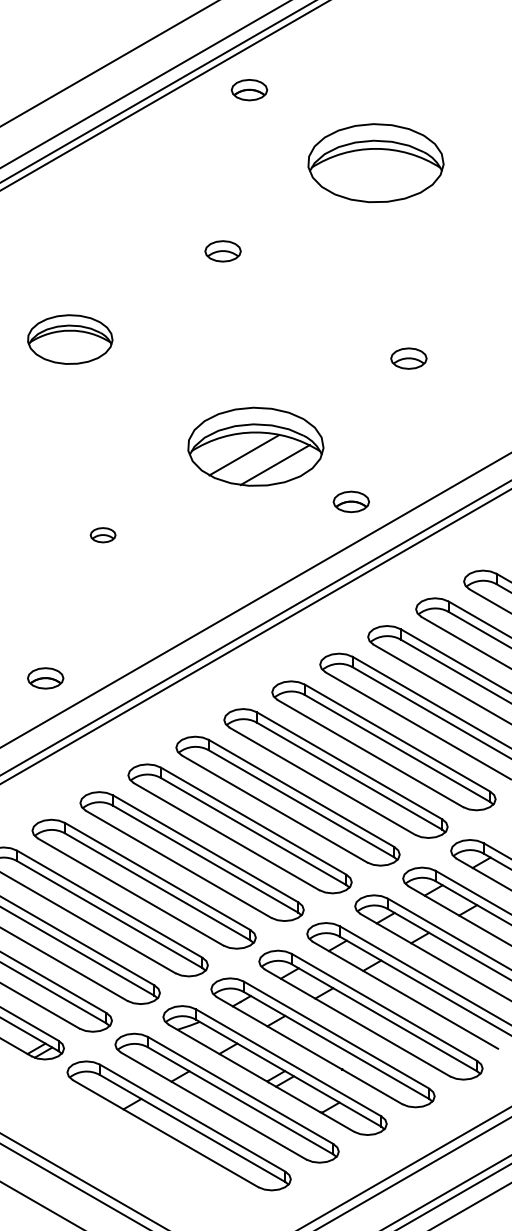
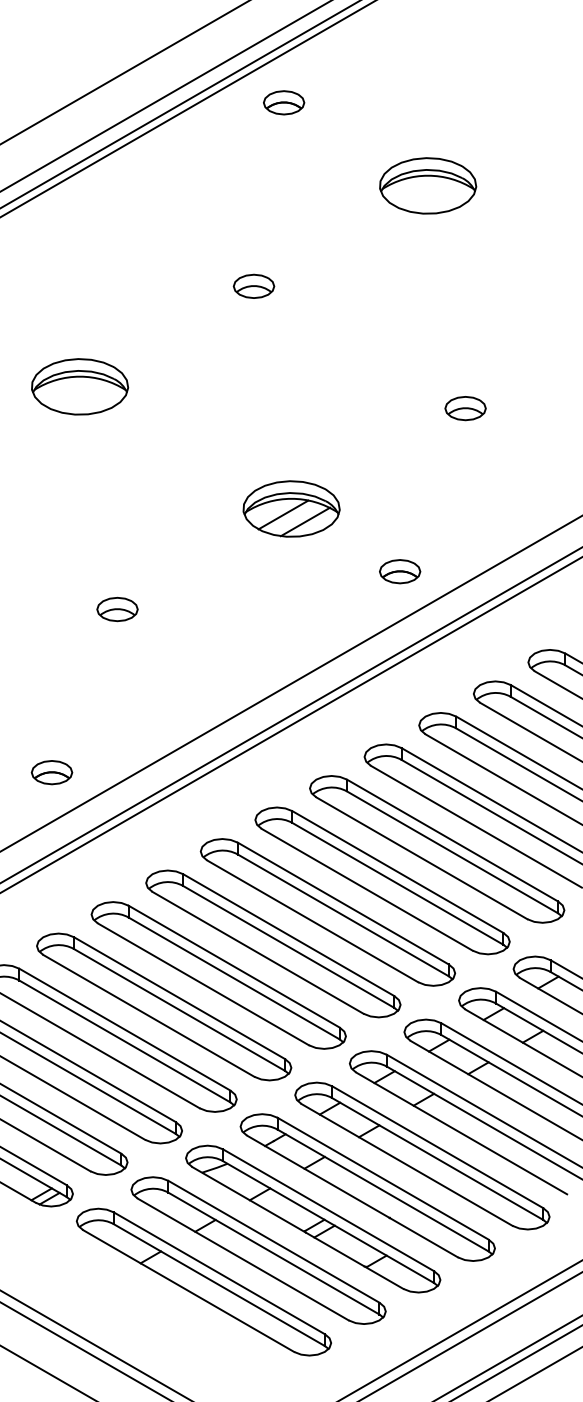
part: (375, 162) -> (427, 185), size x0.62
part: (256, 446) -> (292, 508), size x0.62
part: (102, 535) -> (116, 609), size x1.43

